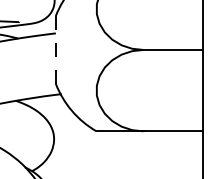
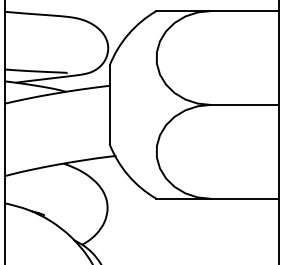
line: (55, 50) -> (109, 105), dashed -> solid

